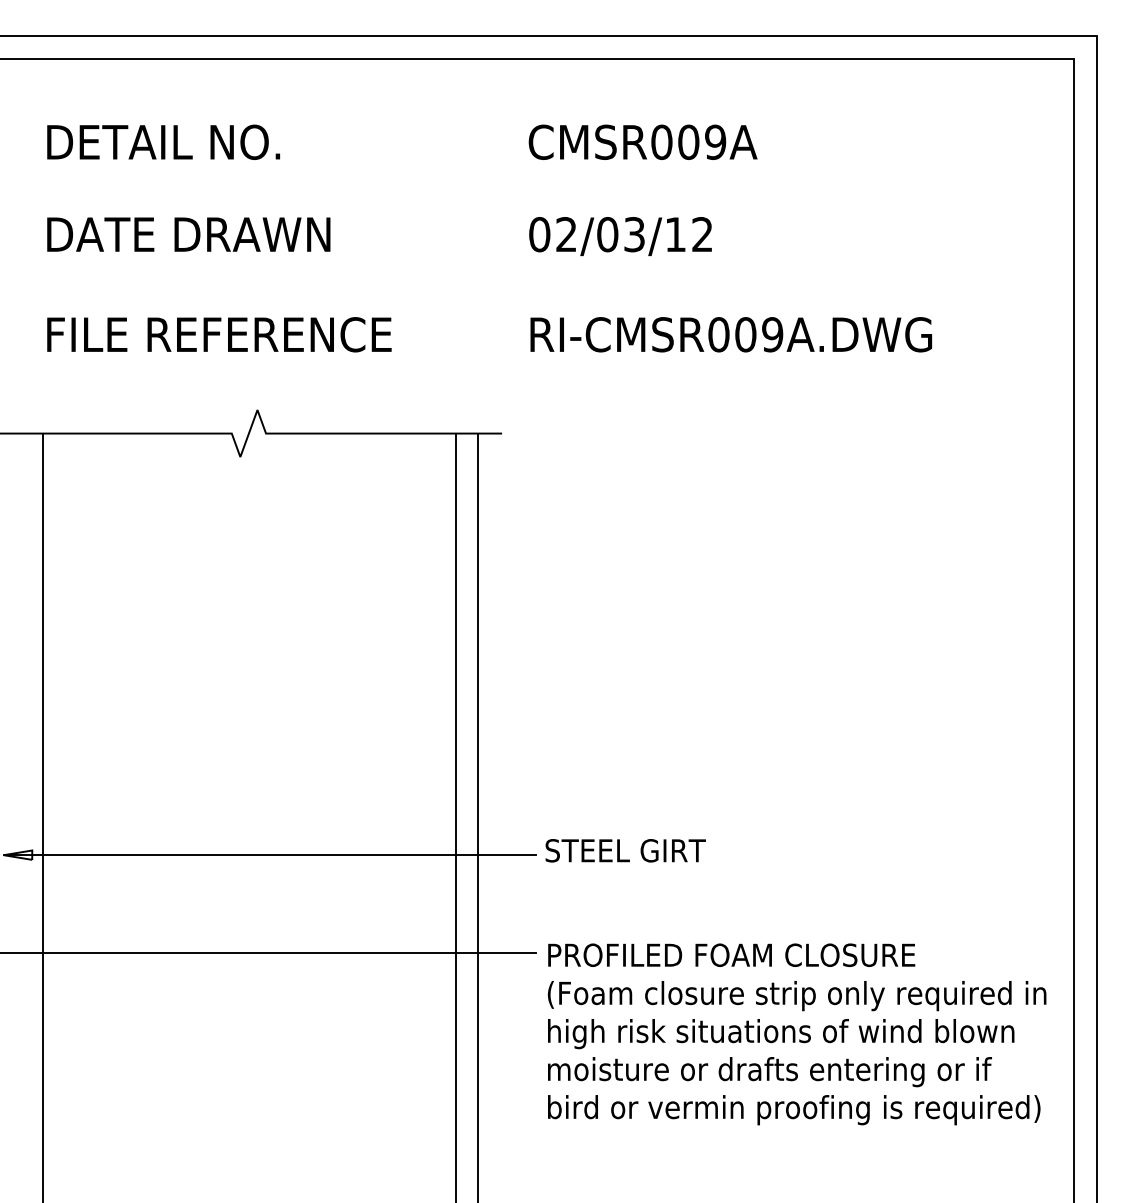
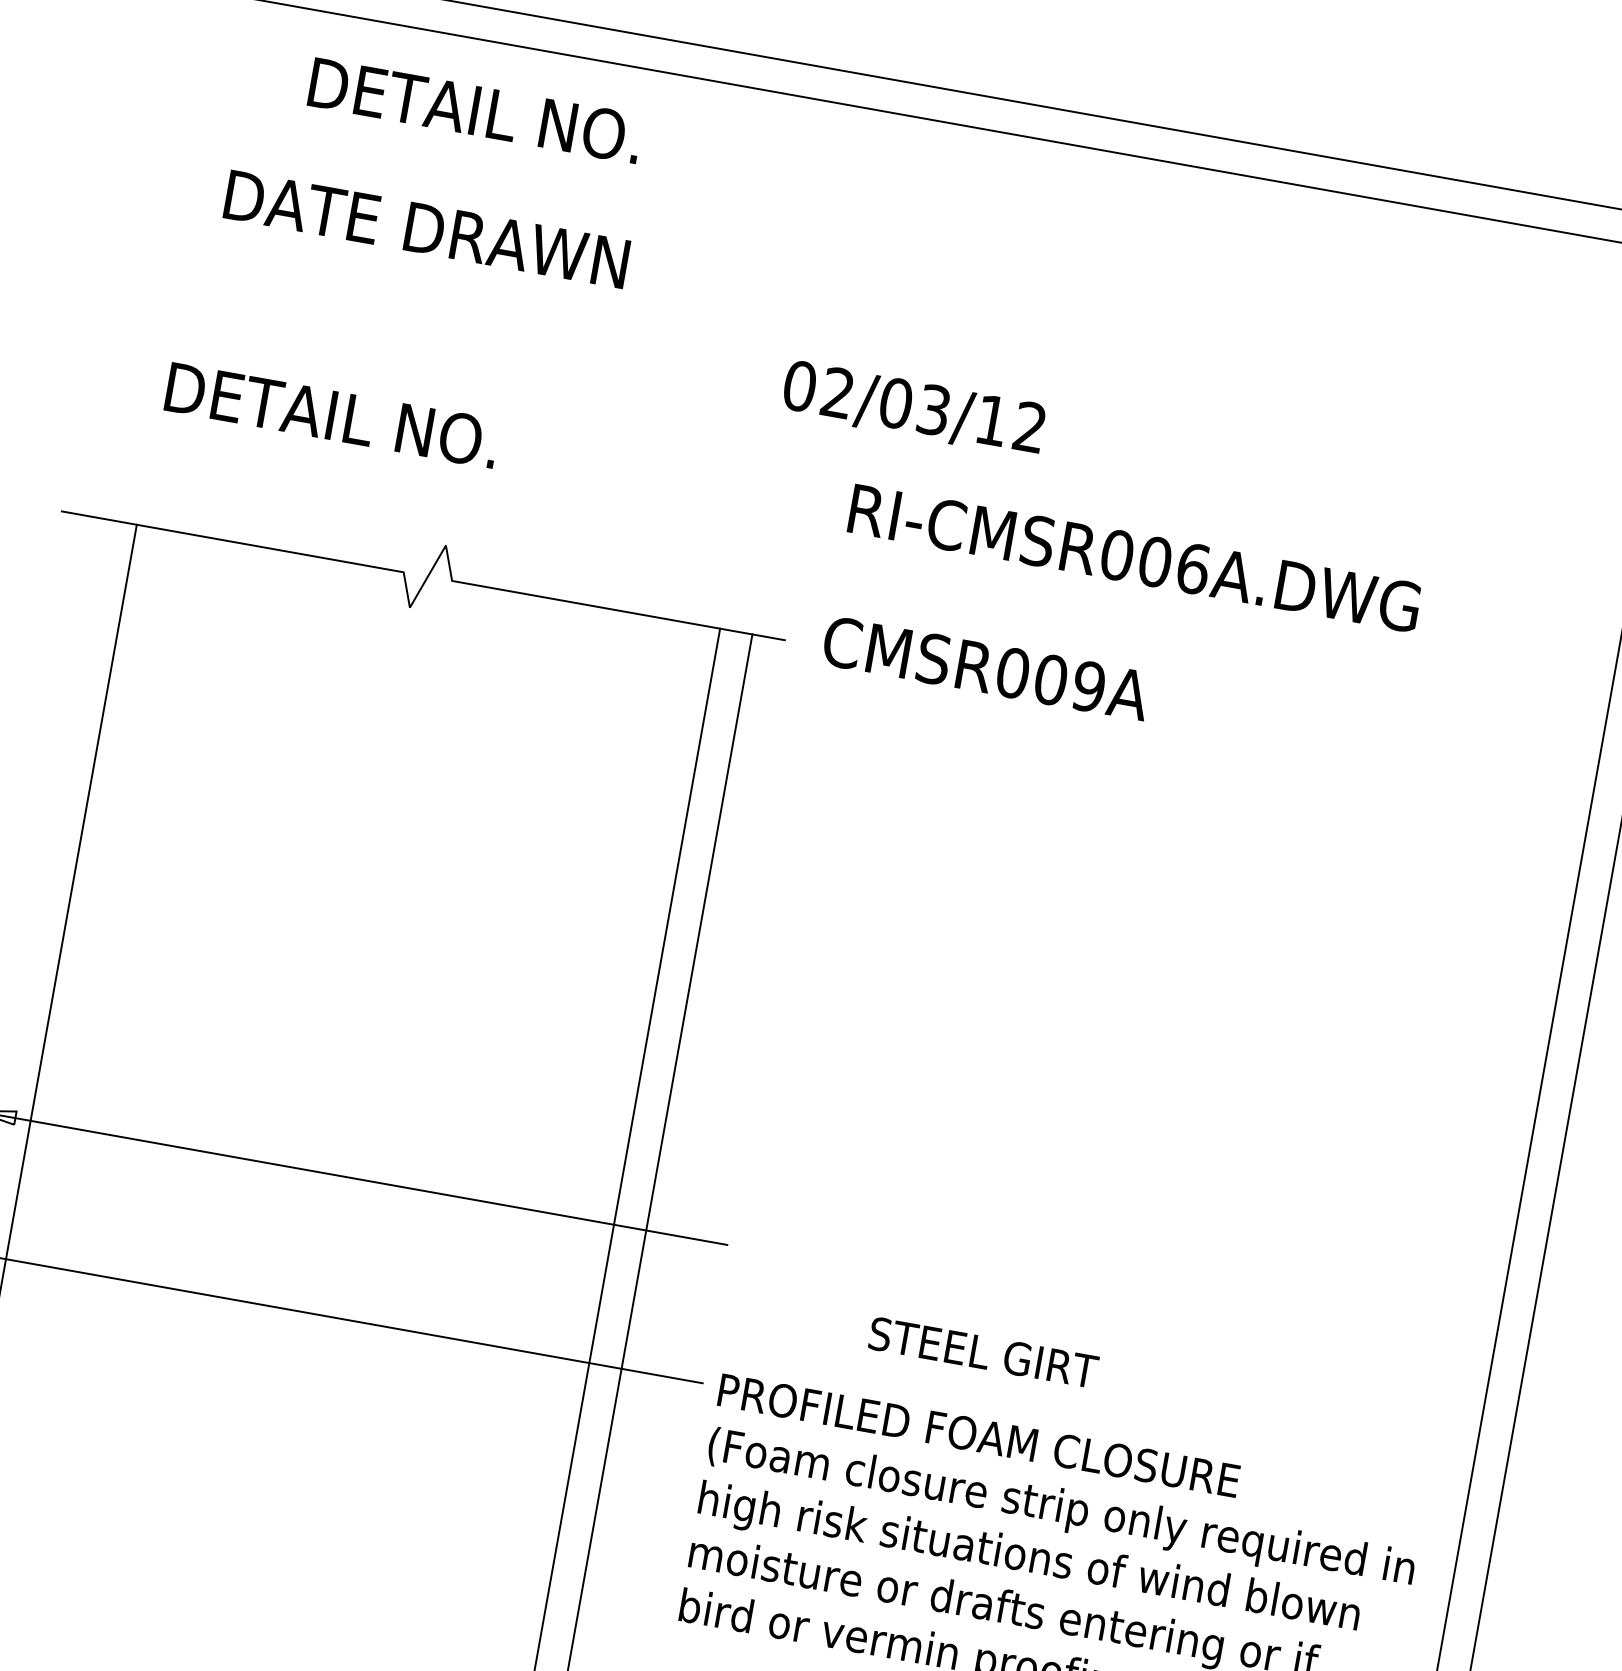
text: (163, 141) -> (475, 109), moved
text: (642, 141) -> (985, 667), moved
text: (188, 234) -> (426, 229), moved
text: (620, 236) -> (913, 409), moved
text: (221, 334) -> (414, 429), FILE REFERENCE -> DETAIL NO.
text: (772, 334) -> (1193, 568), RI-CMSR009A.DWG -> RI-CMSR006A.DWG
text: (625, 850) -> (983, 1352), moved

